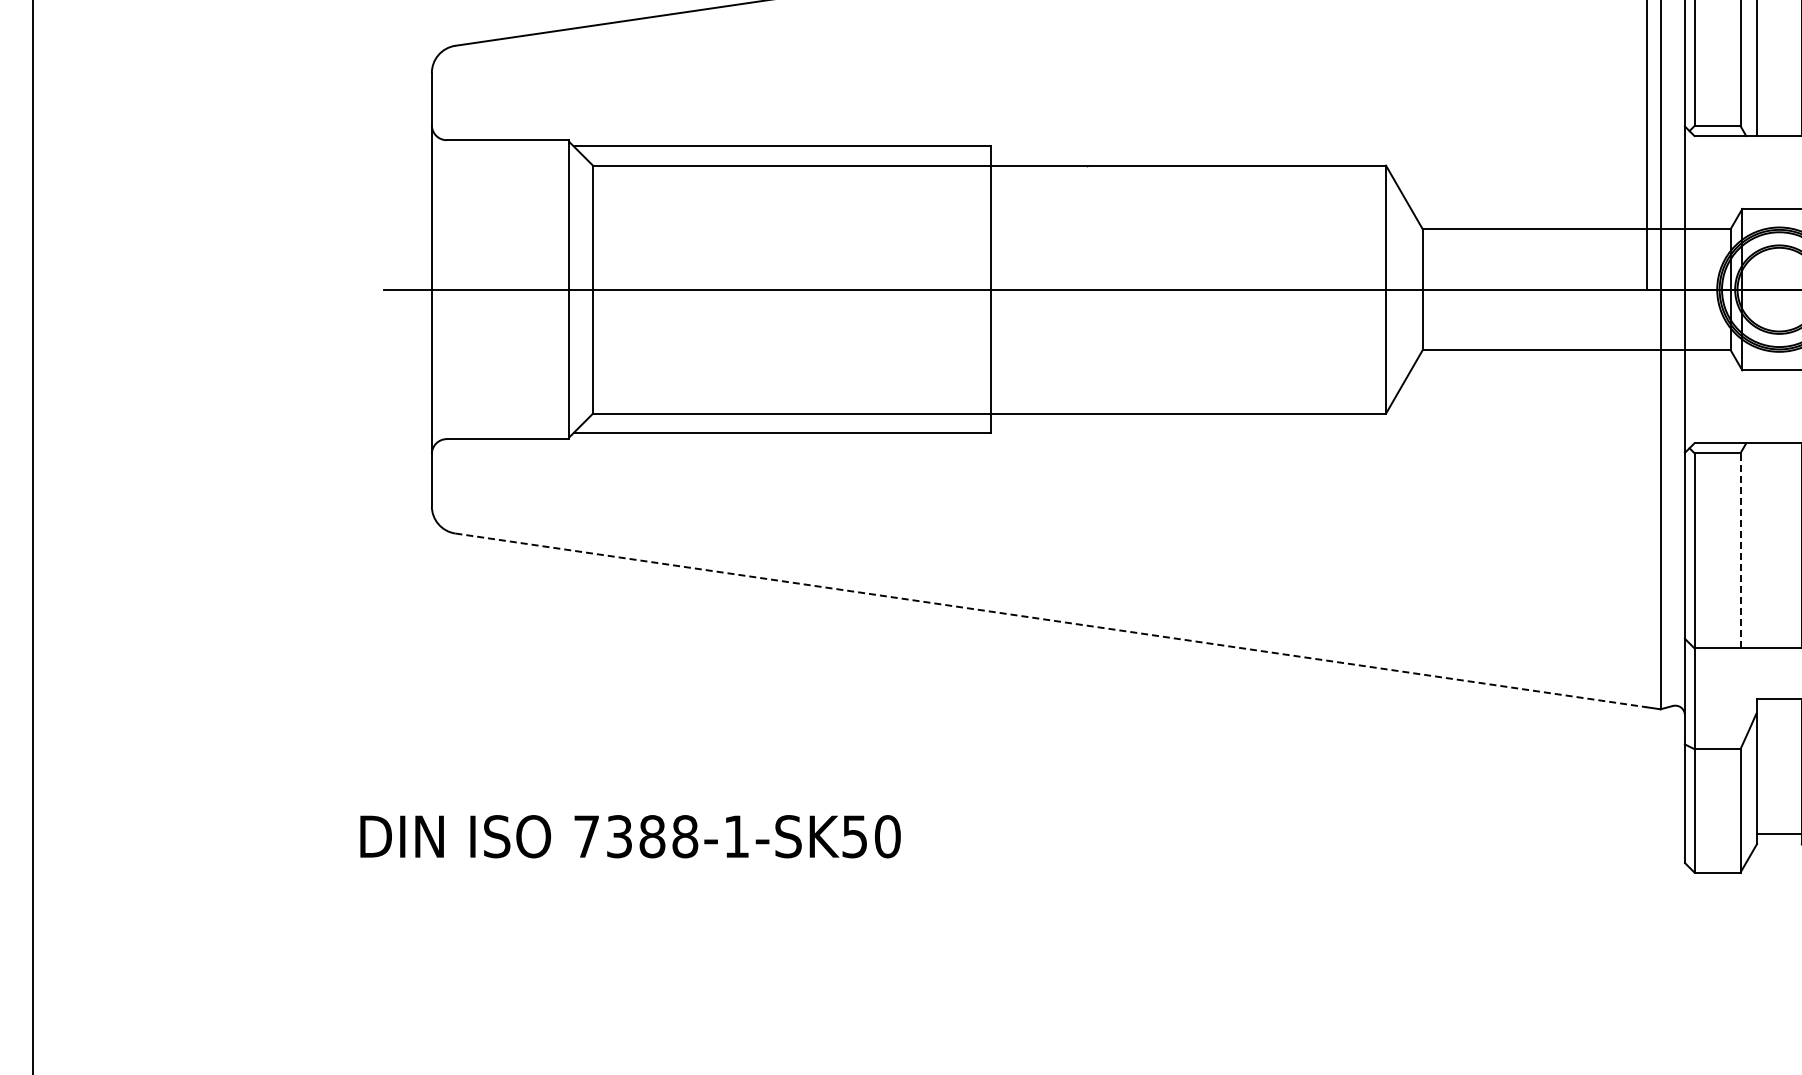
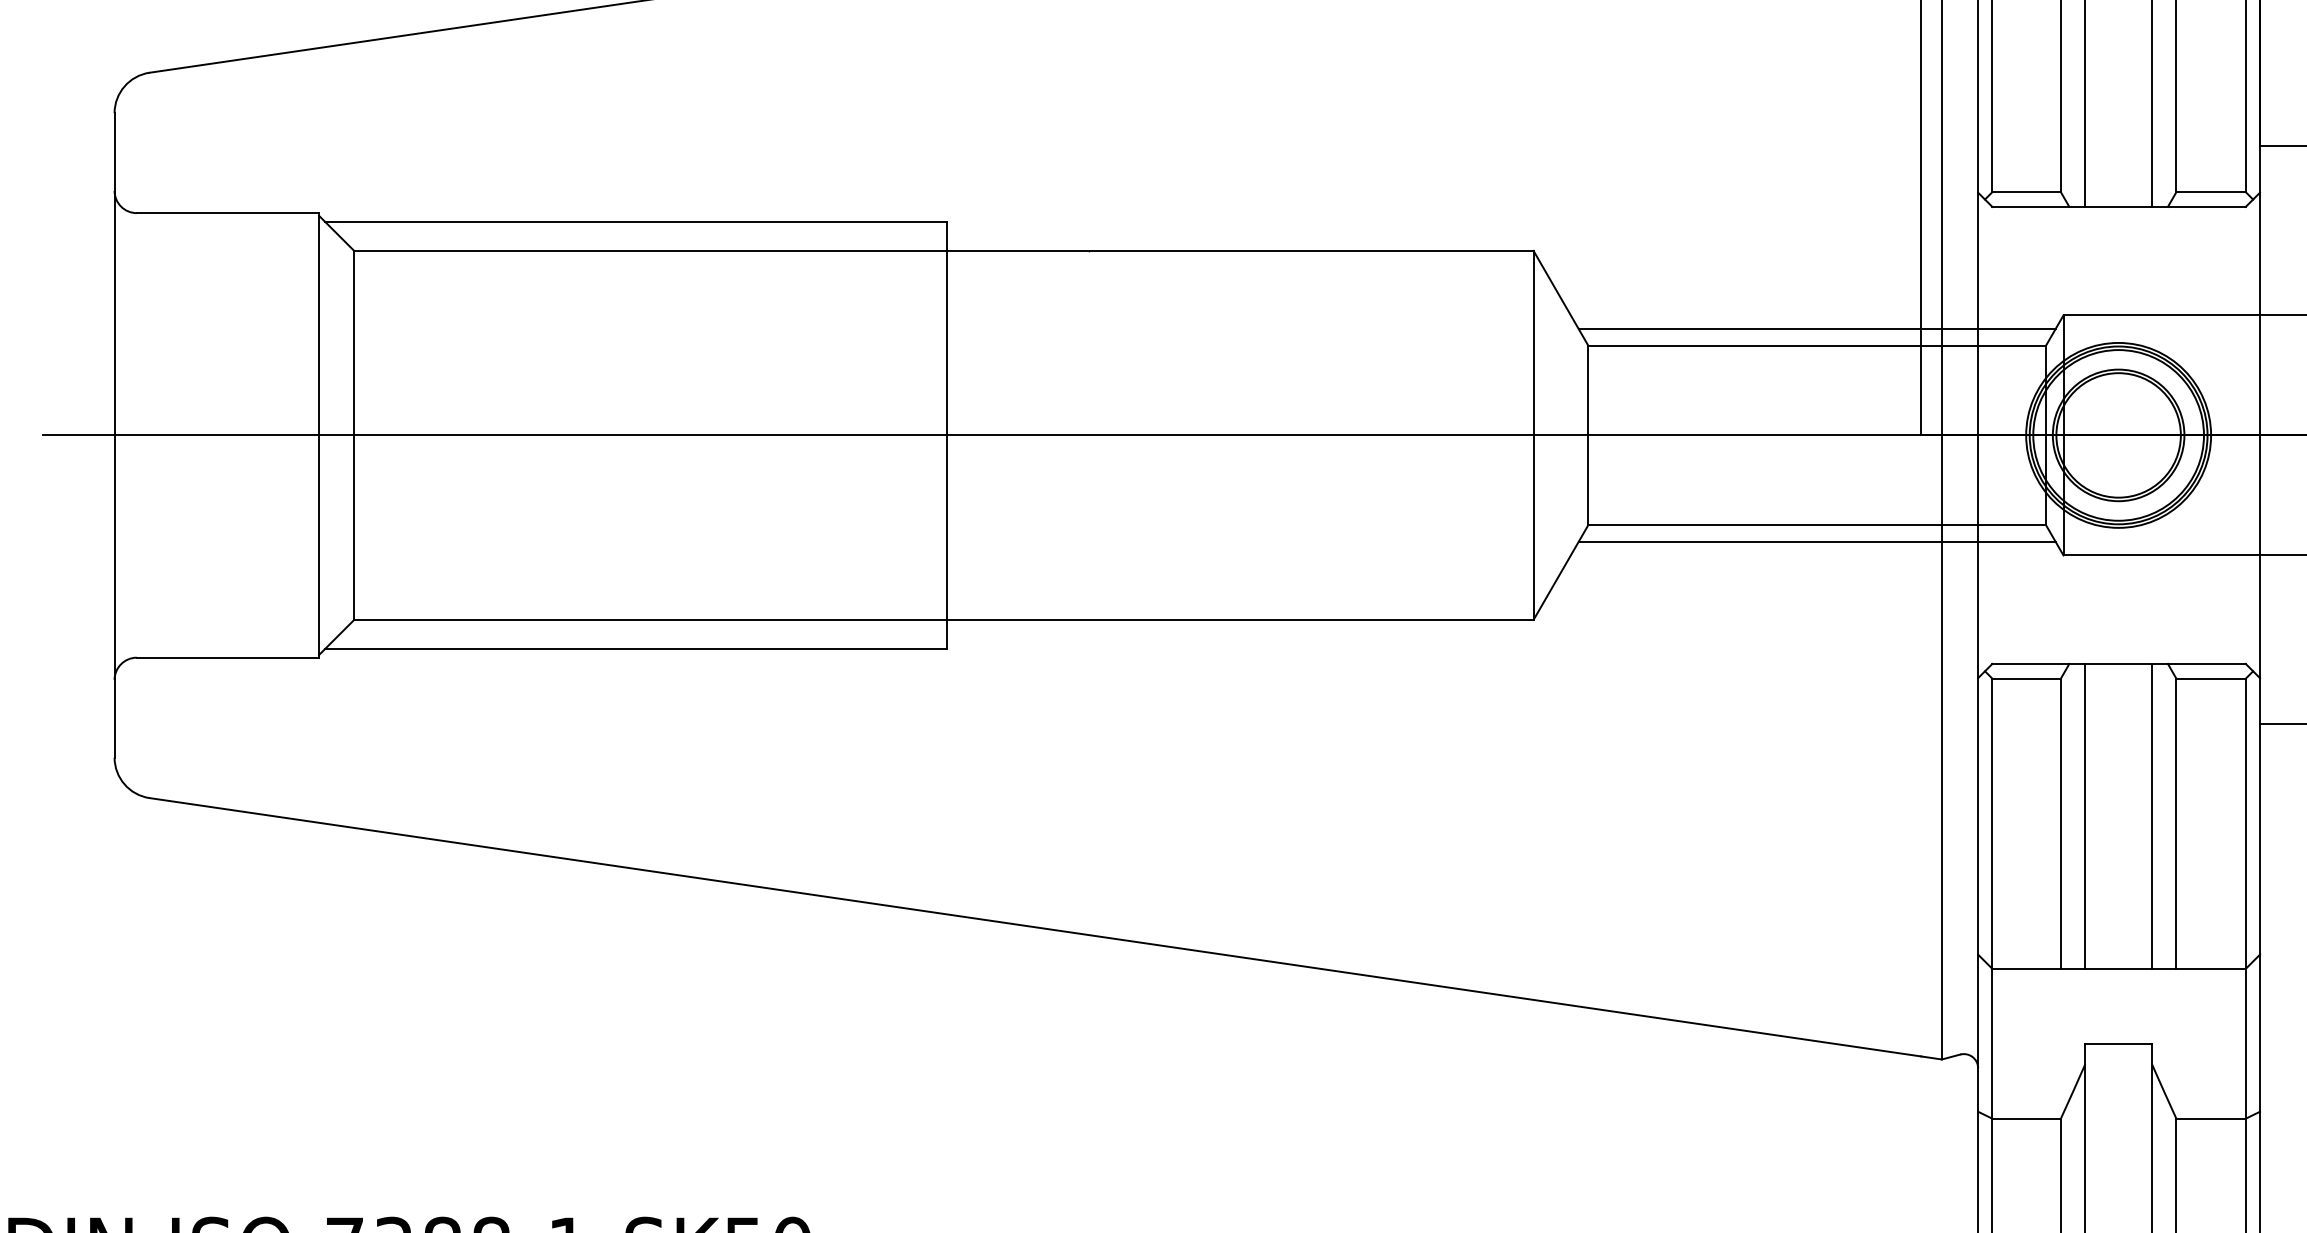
line: (1576, 217) -> (1816, 328), added
line: (1576, 361) -> (1816, 542), added
line: (1756, 545) -> (2084, 815), added
line: (1740, 550) -> (2060, 823), dashed -> solid
line: (1051, 620) -> (1036, 927), dashed -> solid

